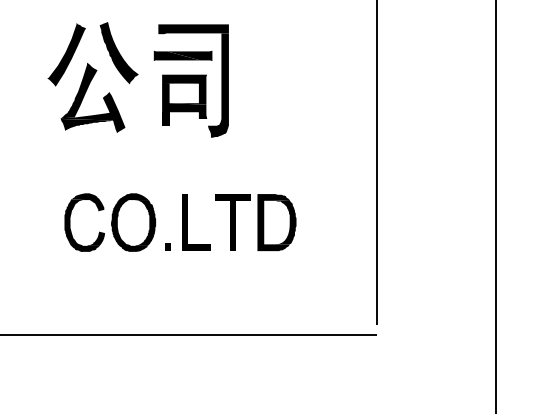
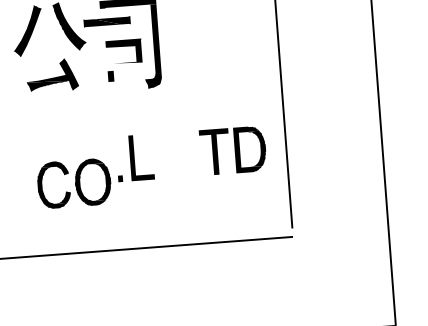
part: (182, 55) -> (106, 21), moved
fill: (78, 90) -> (39, 58), removed
fill: (184, 100) -> (124, 60), removed
part: (109, 222) -> (73, 183), moved
part: (255, 222) -> (233, 150), moved

